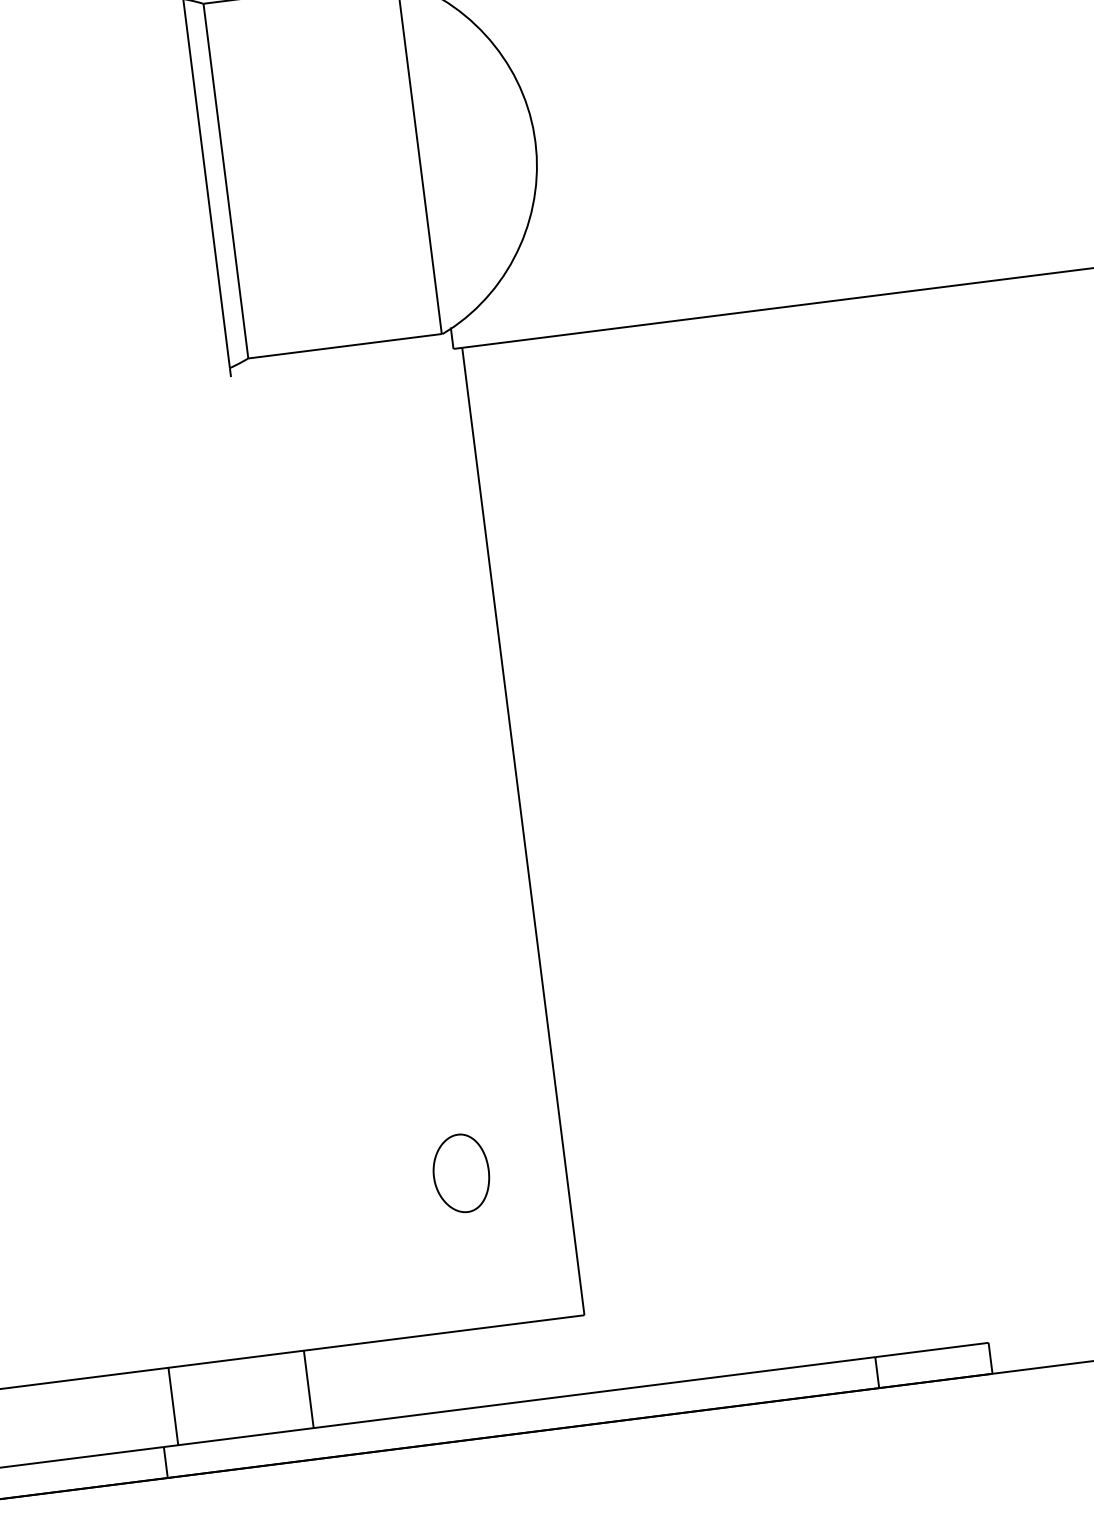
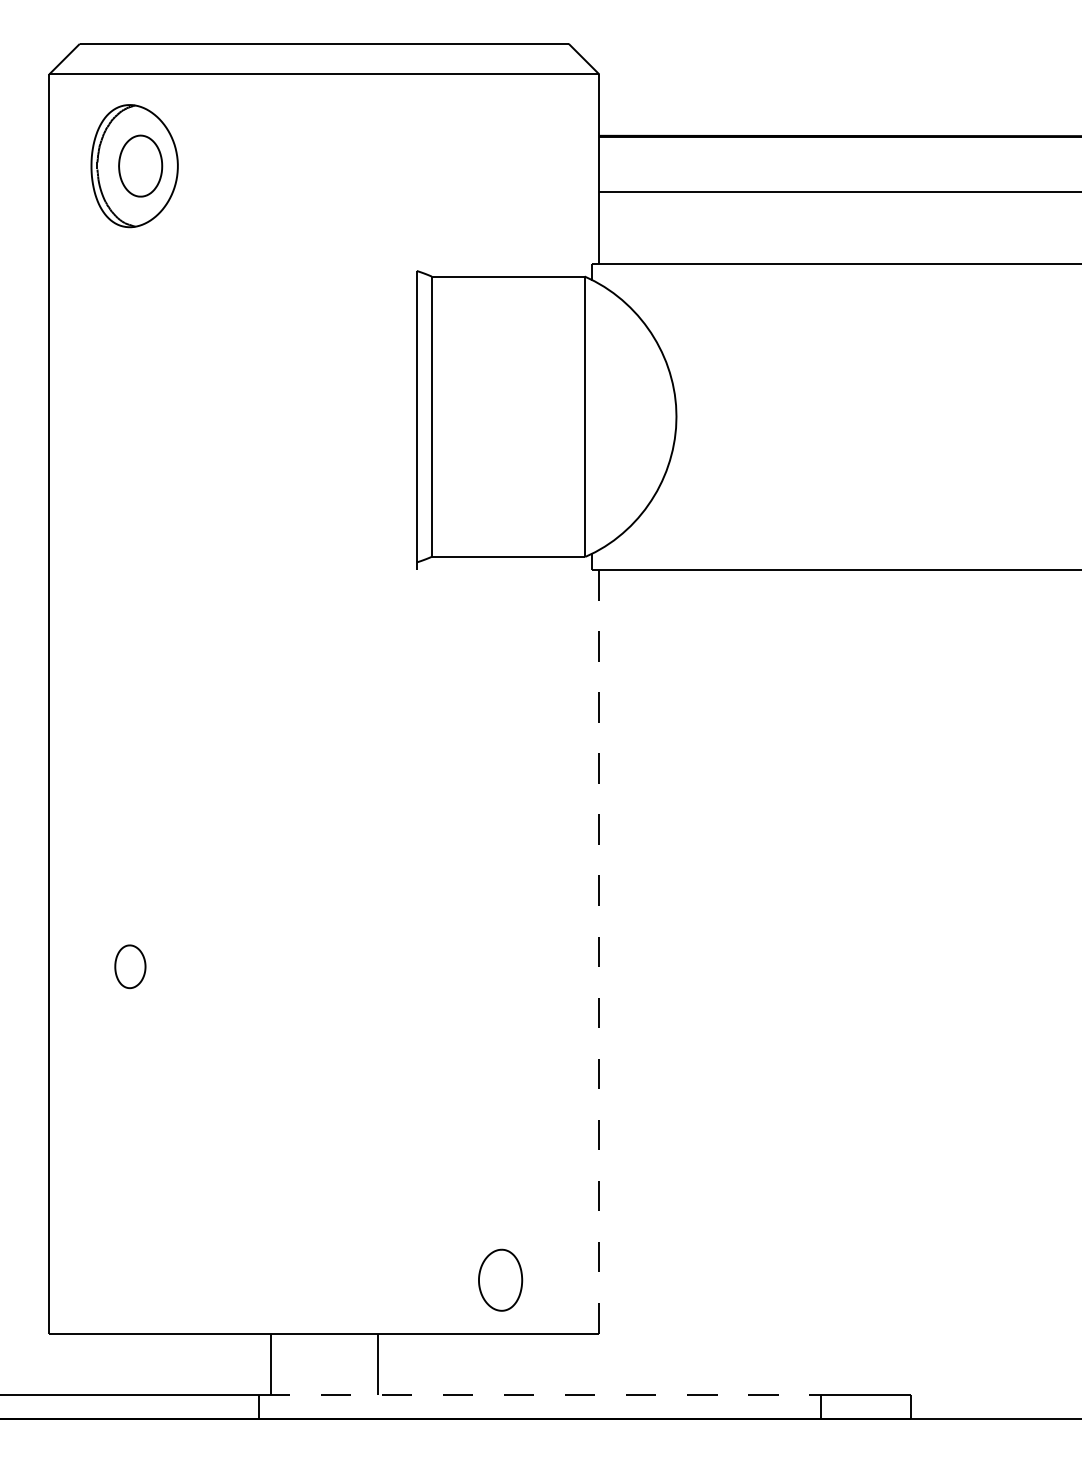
line: (523, 831) -> (599, 951), solid -> dashed
part: (461, 1172) -> (500, 1279), moved
line: (519, 1401) -> (540, 1394), solid -> dashed

